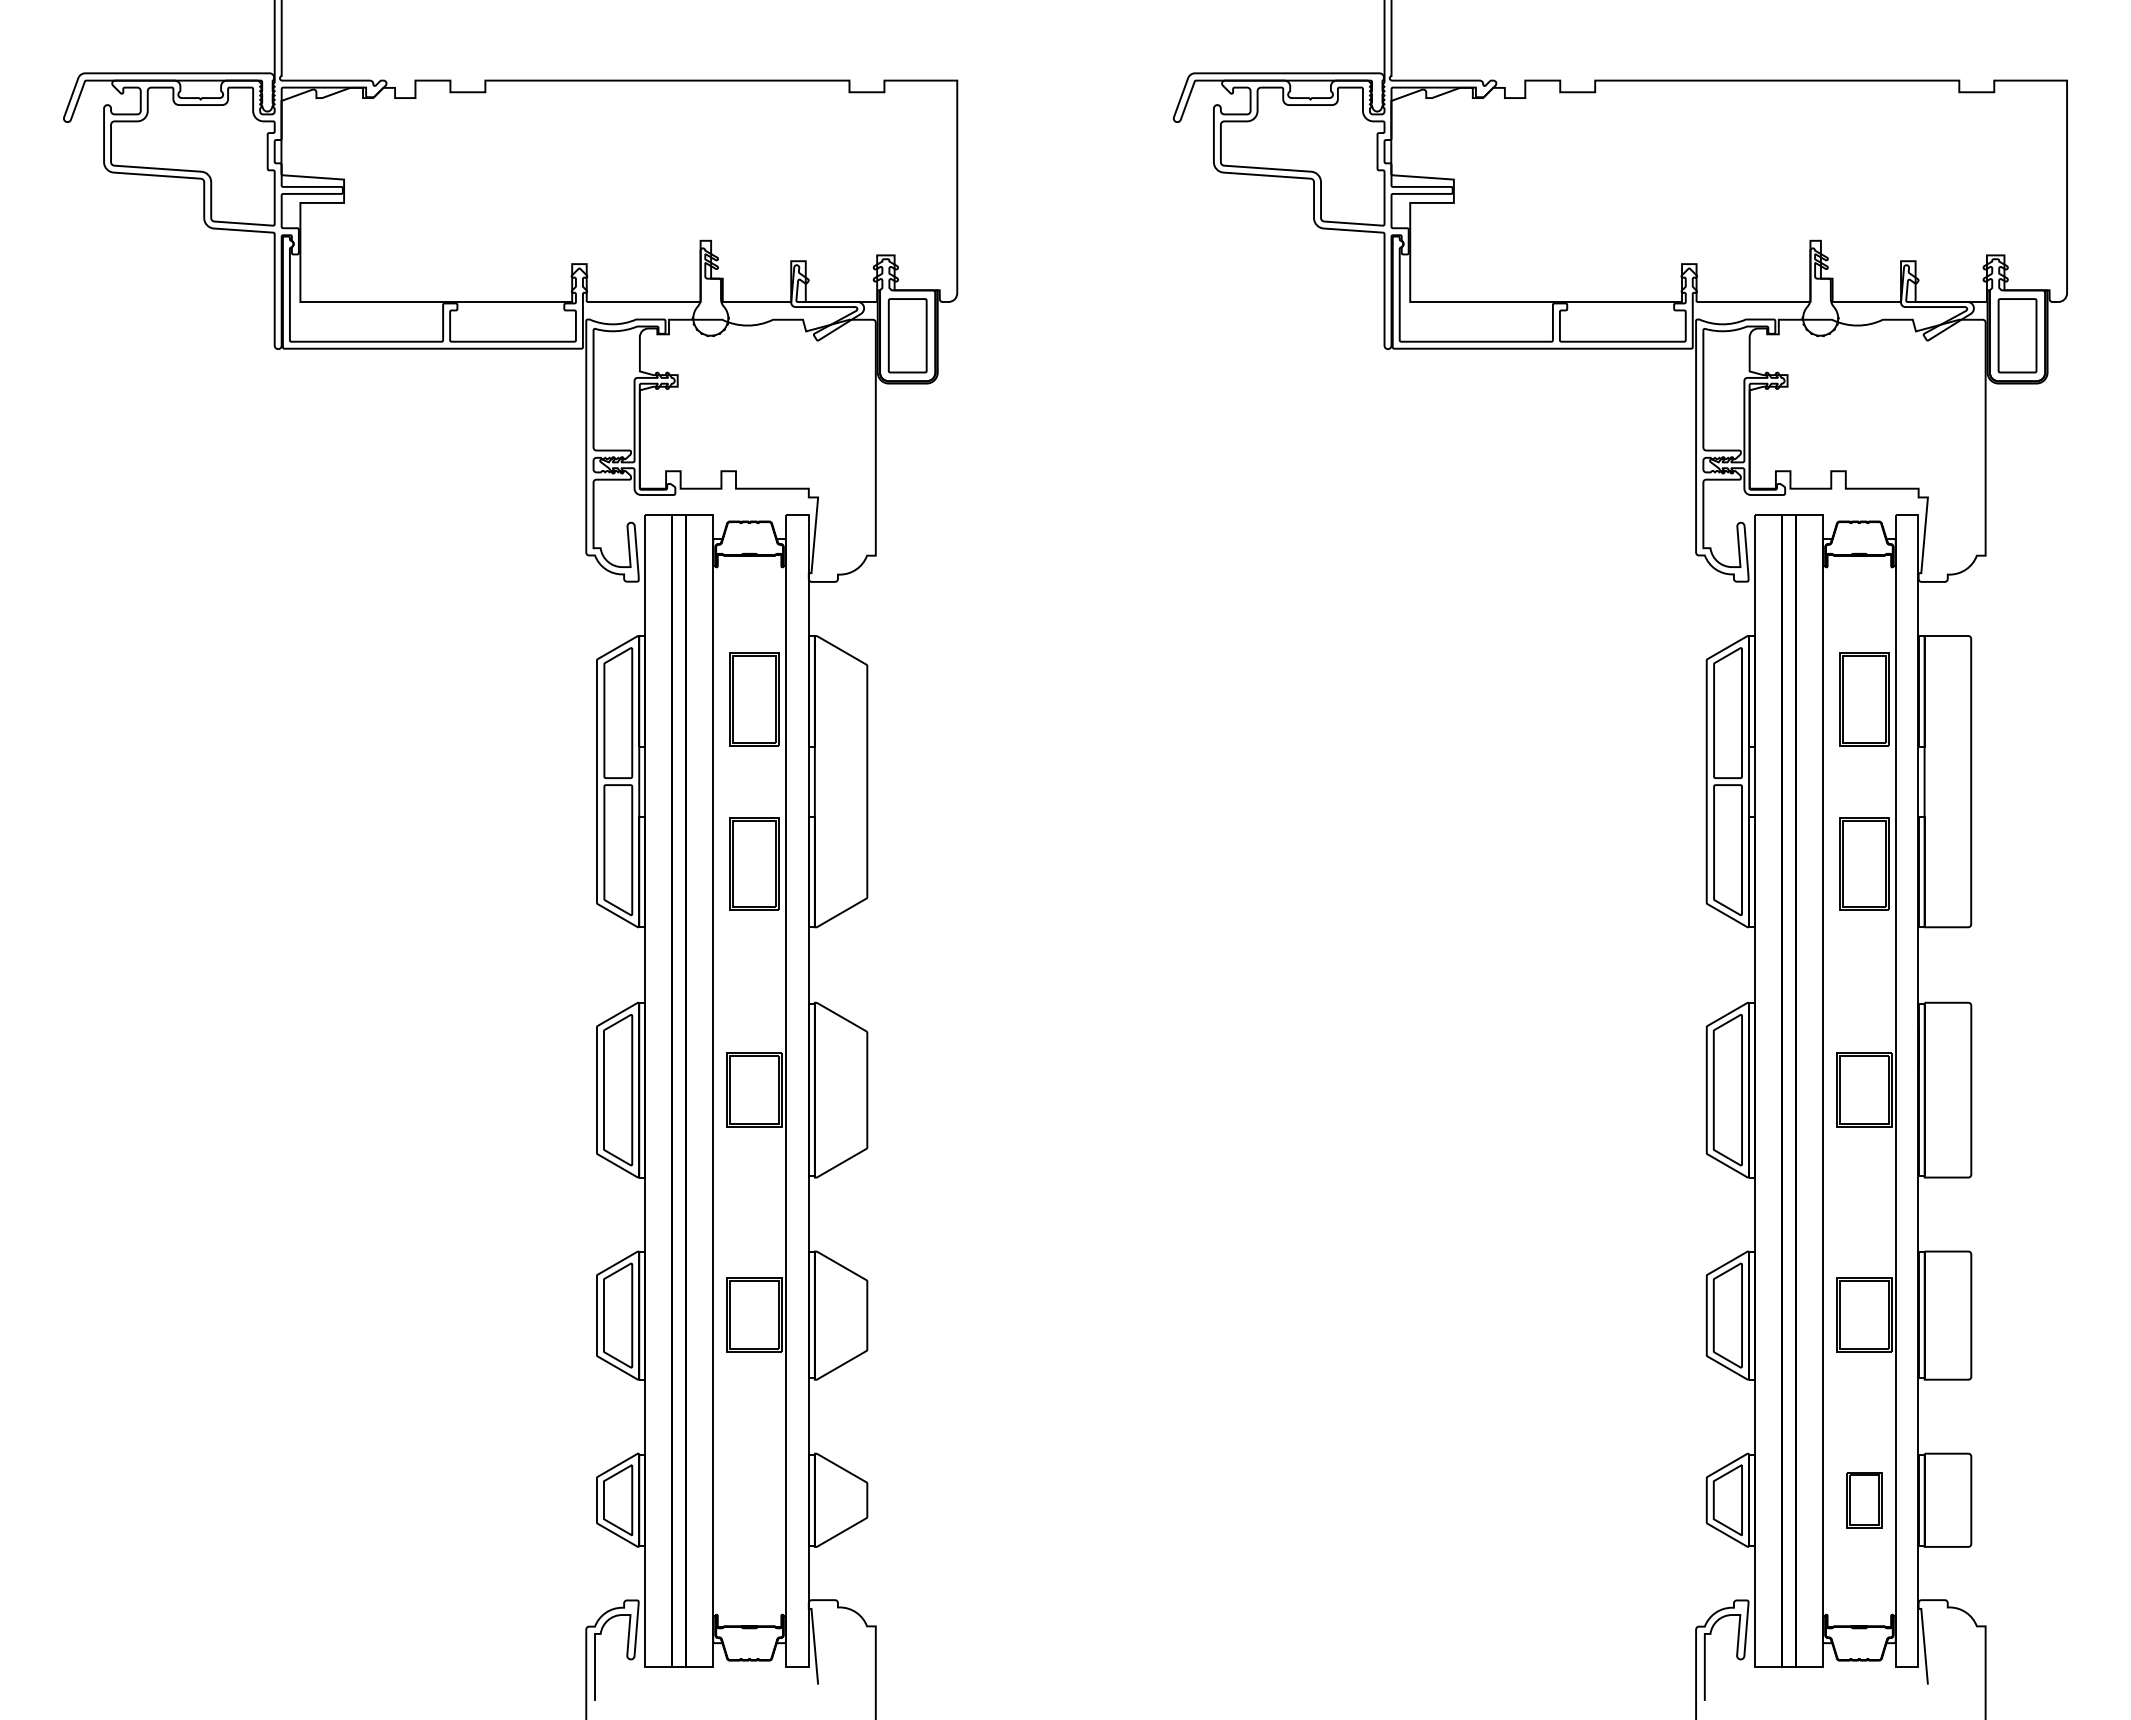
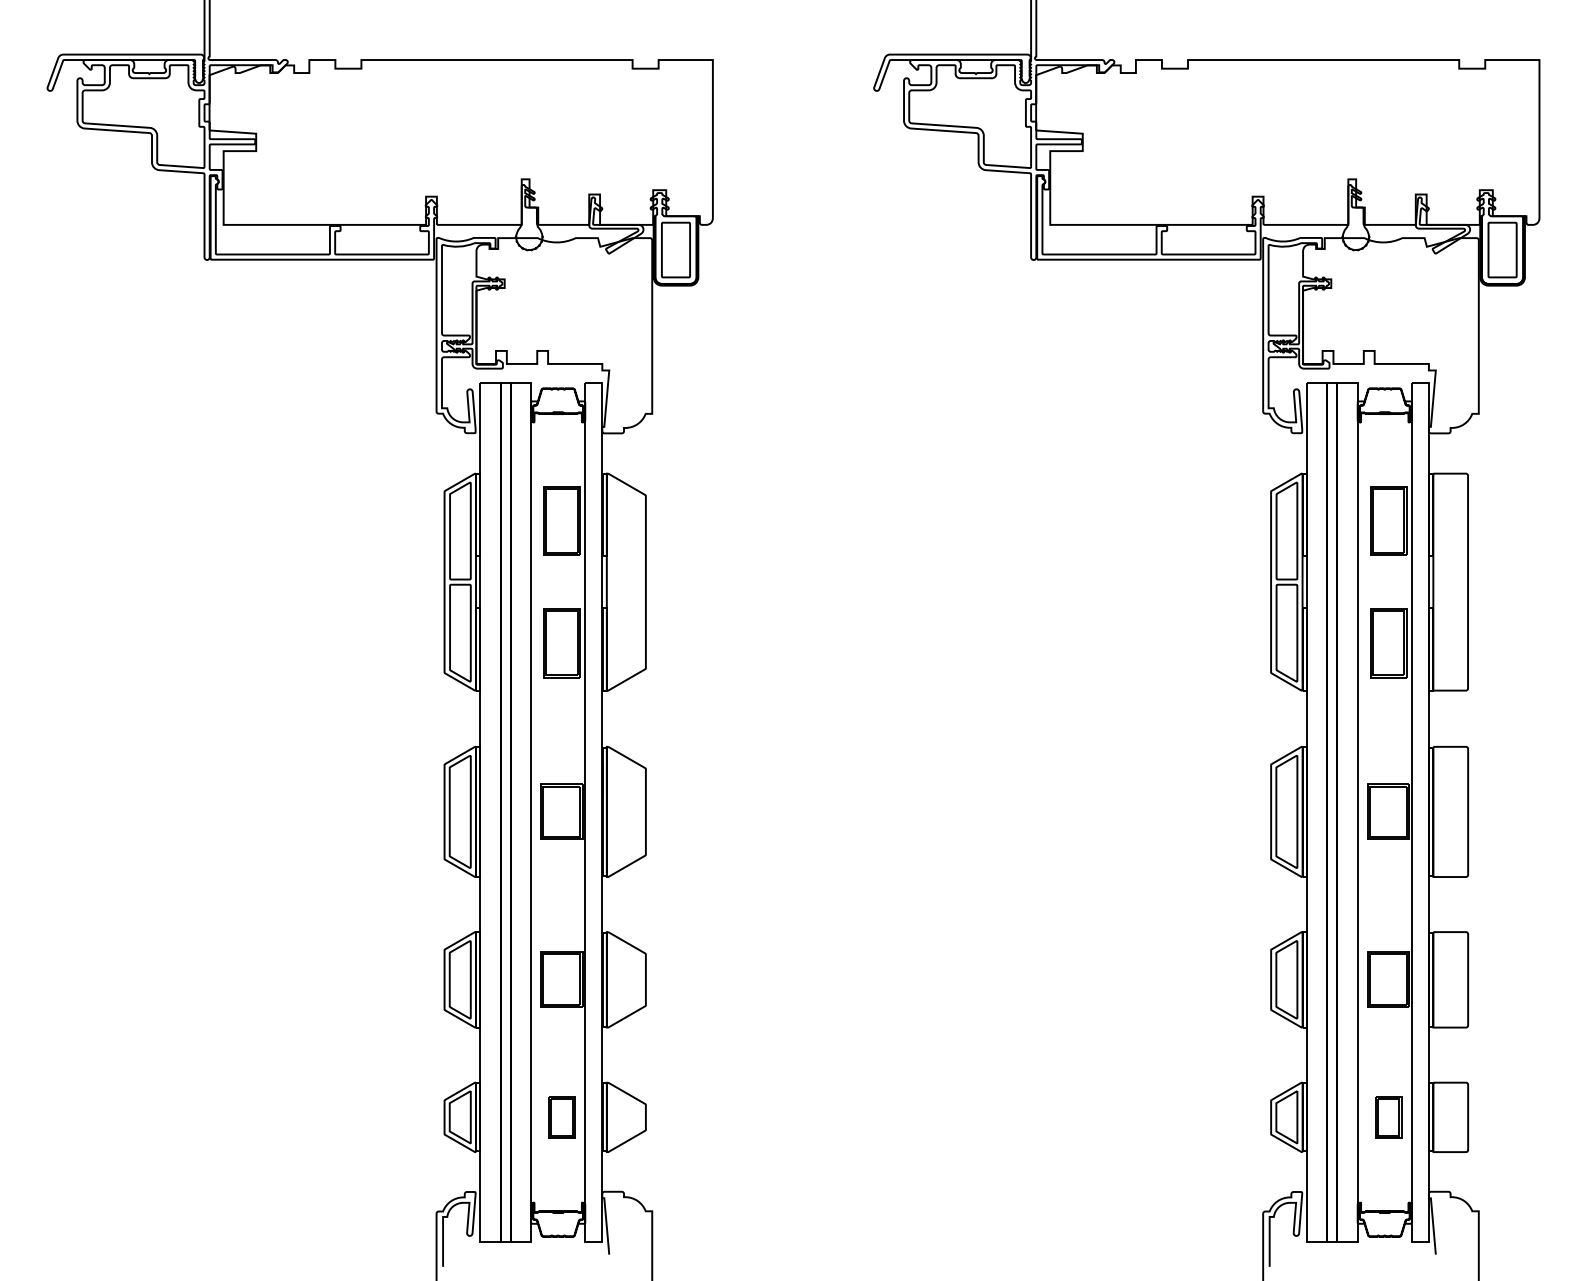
part: (754, 1500) -> (561, 1117), added

